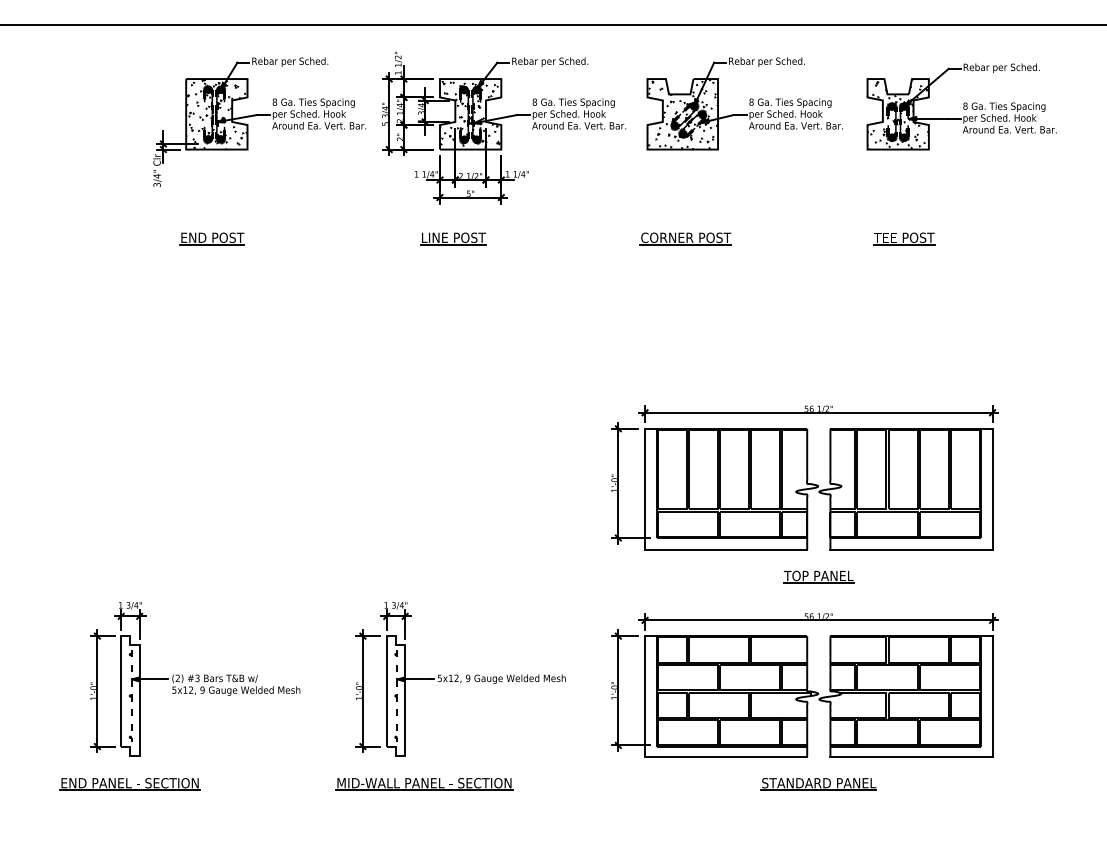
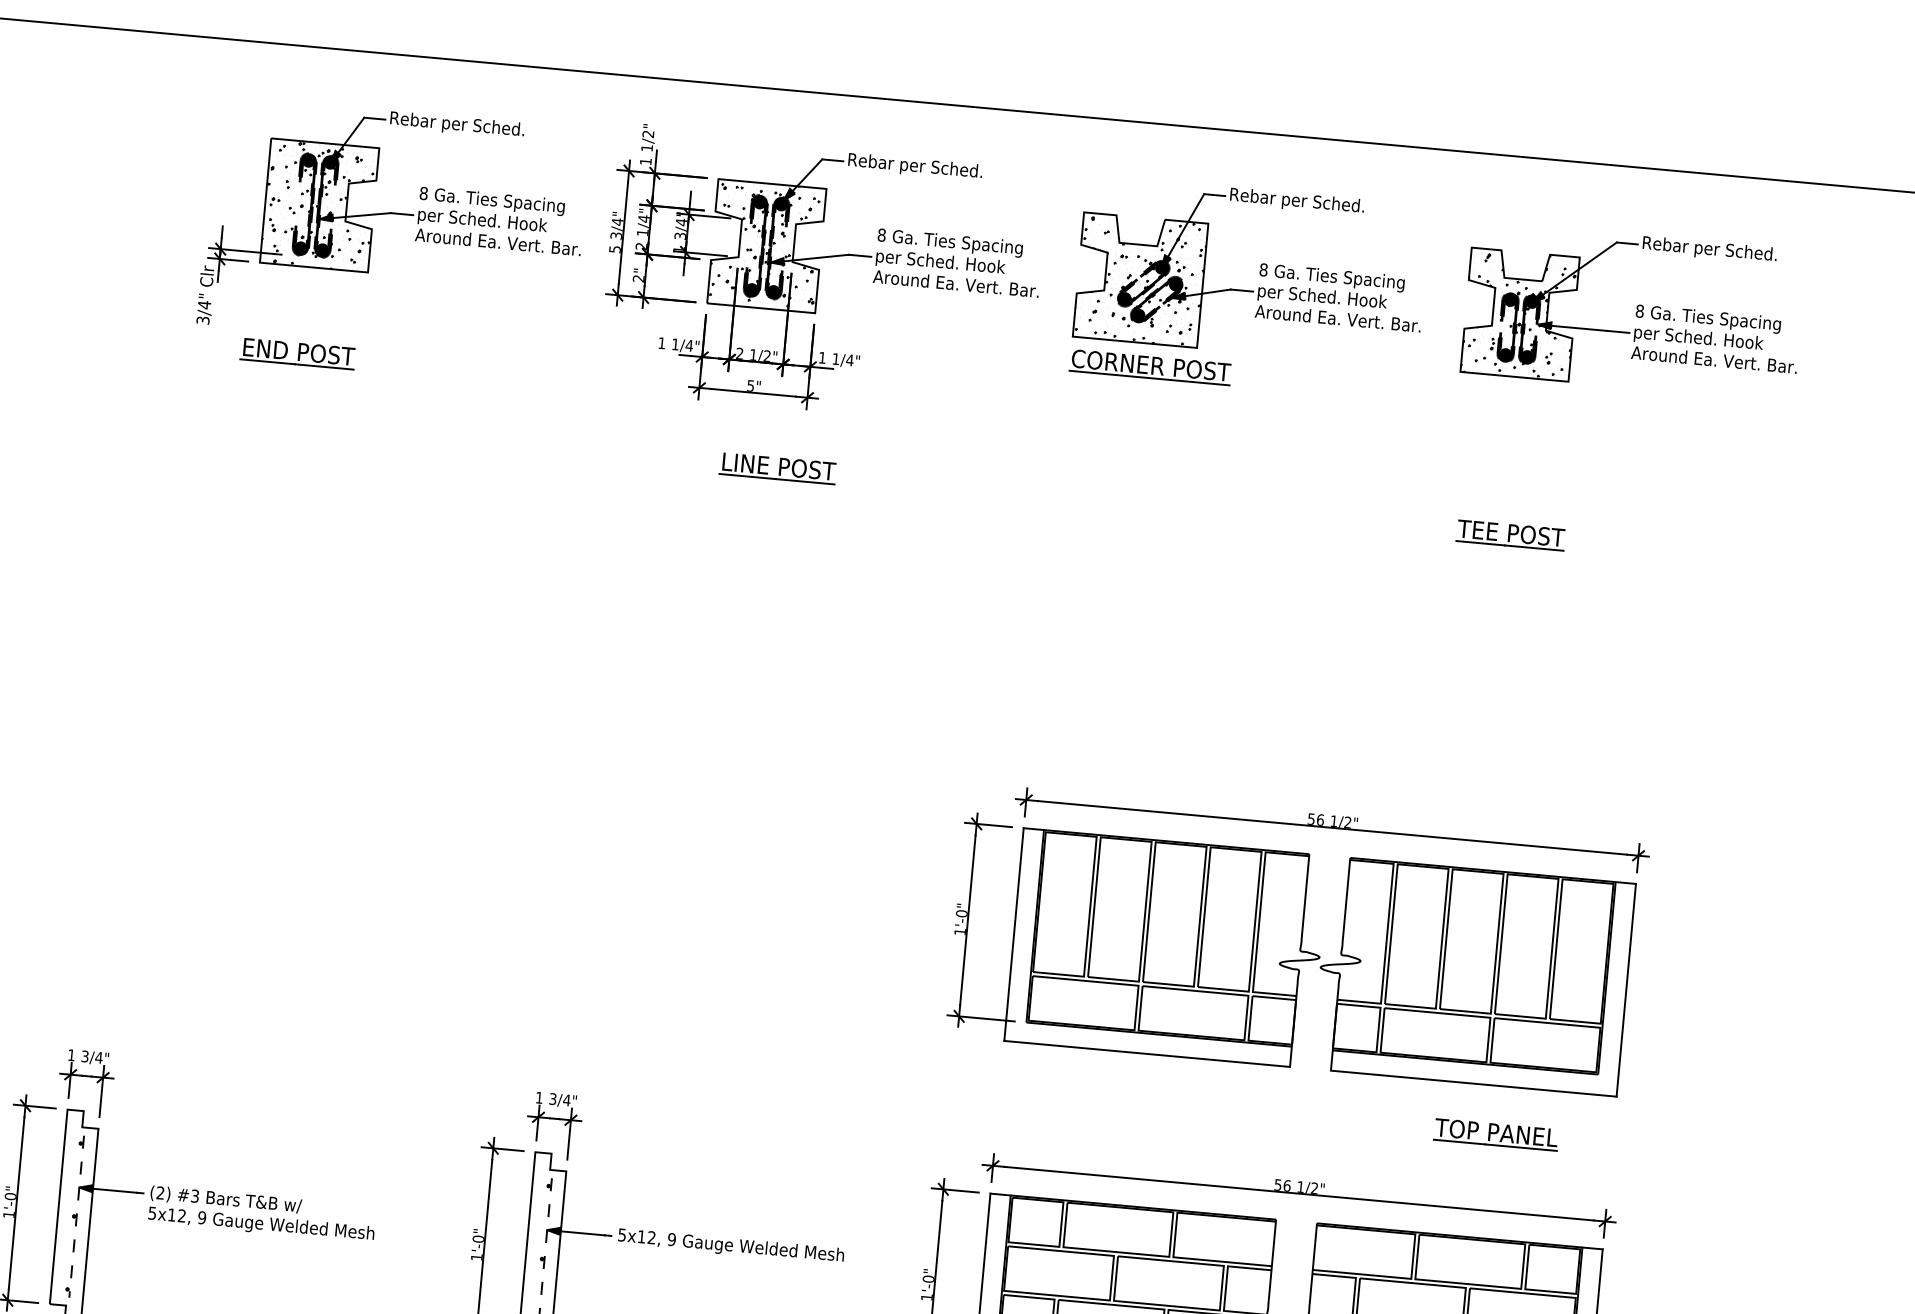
part: (211, 238) -> (296, 352), moved
part: (453, 238) -> (778, 467), moved
part: (685, 238) -> (1149, 366), moved
part: (818, 576) -> (1495, 1133), moved

